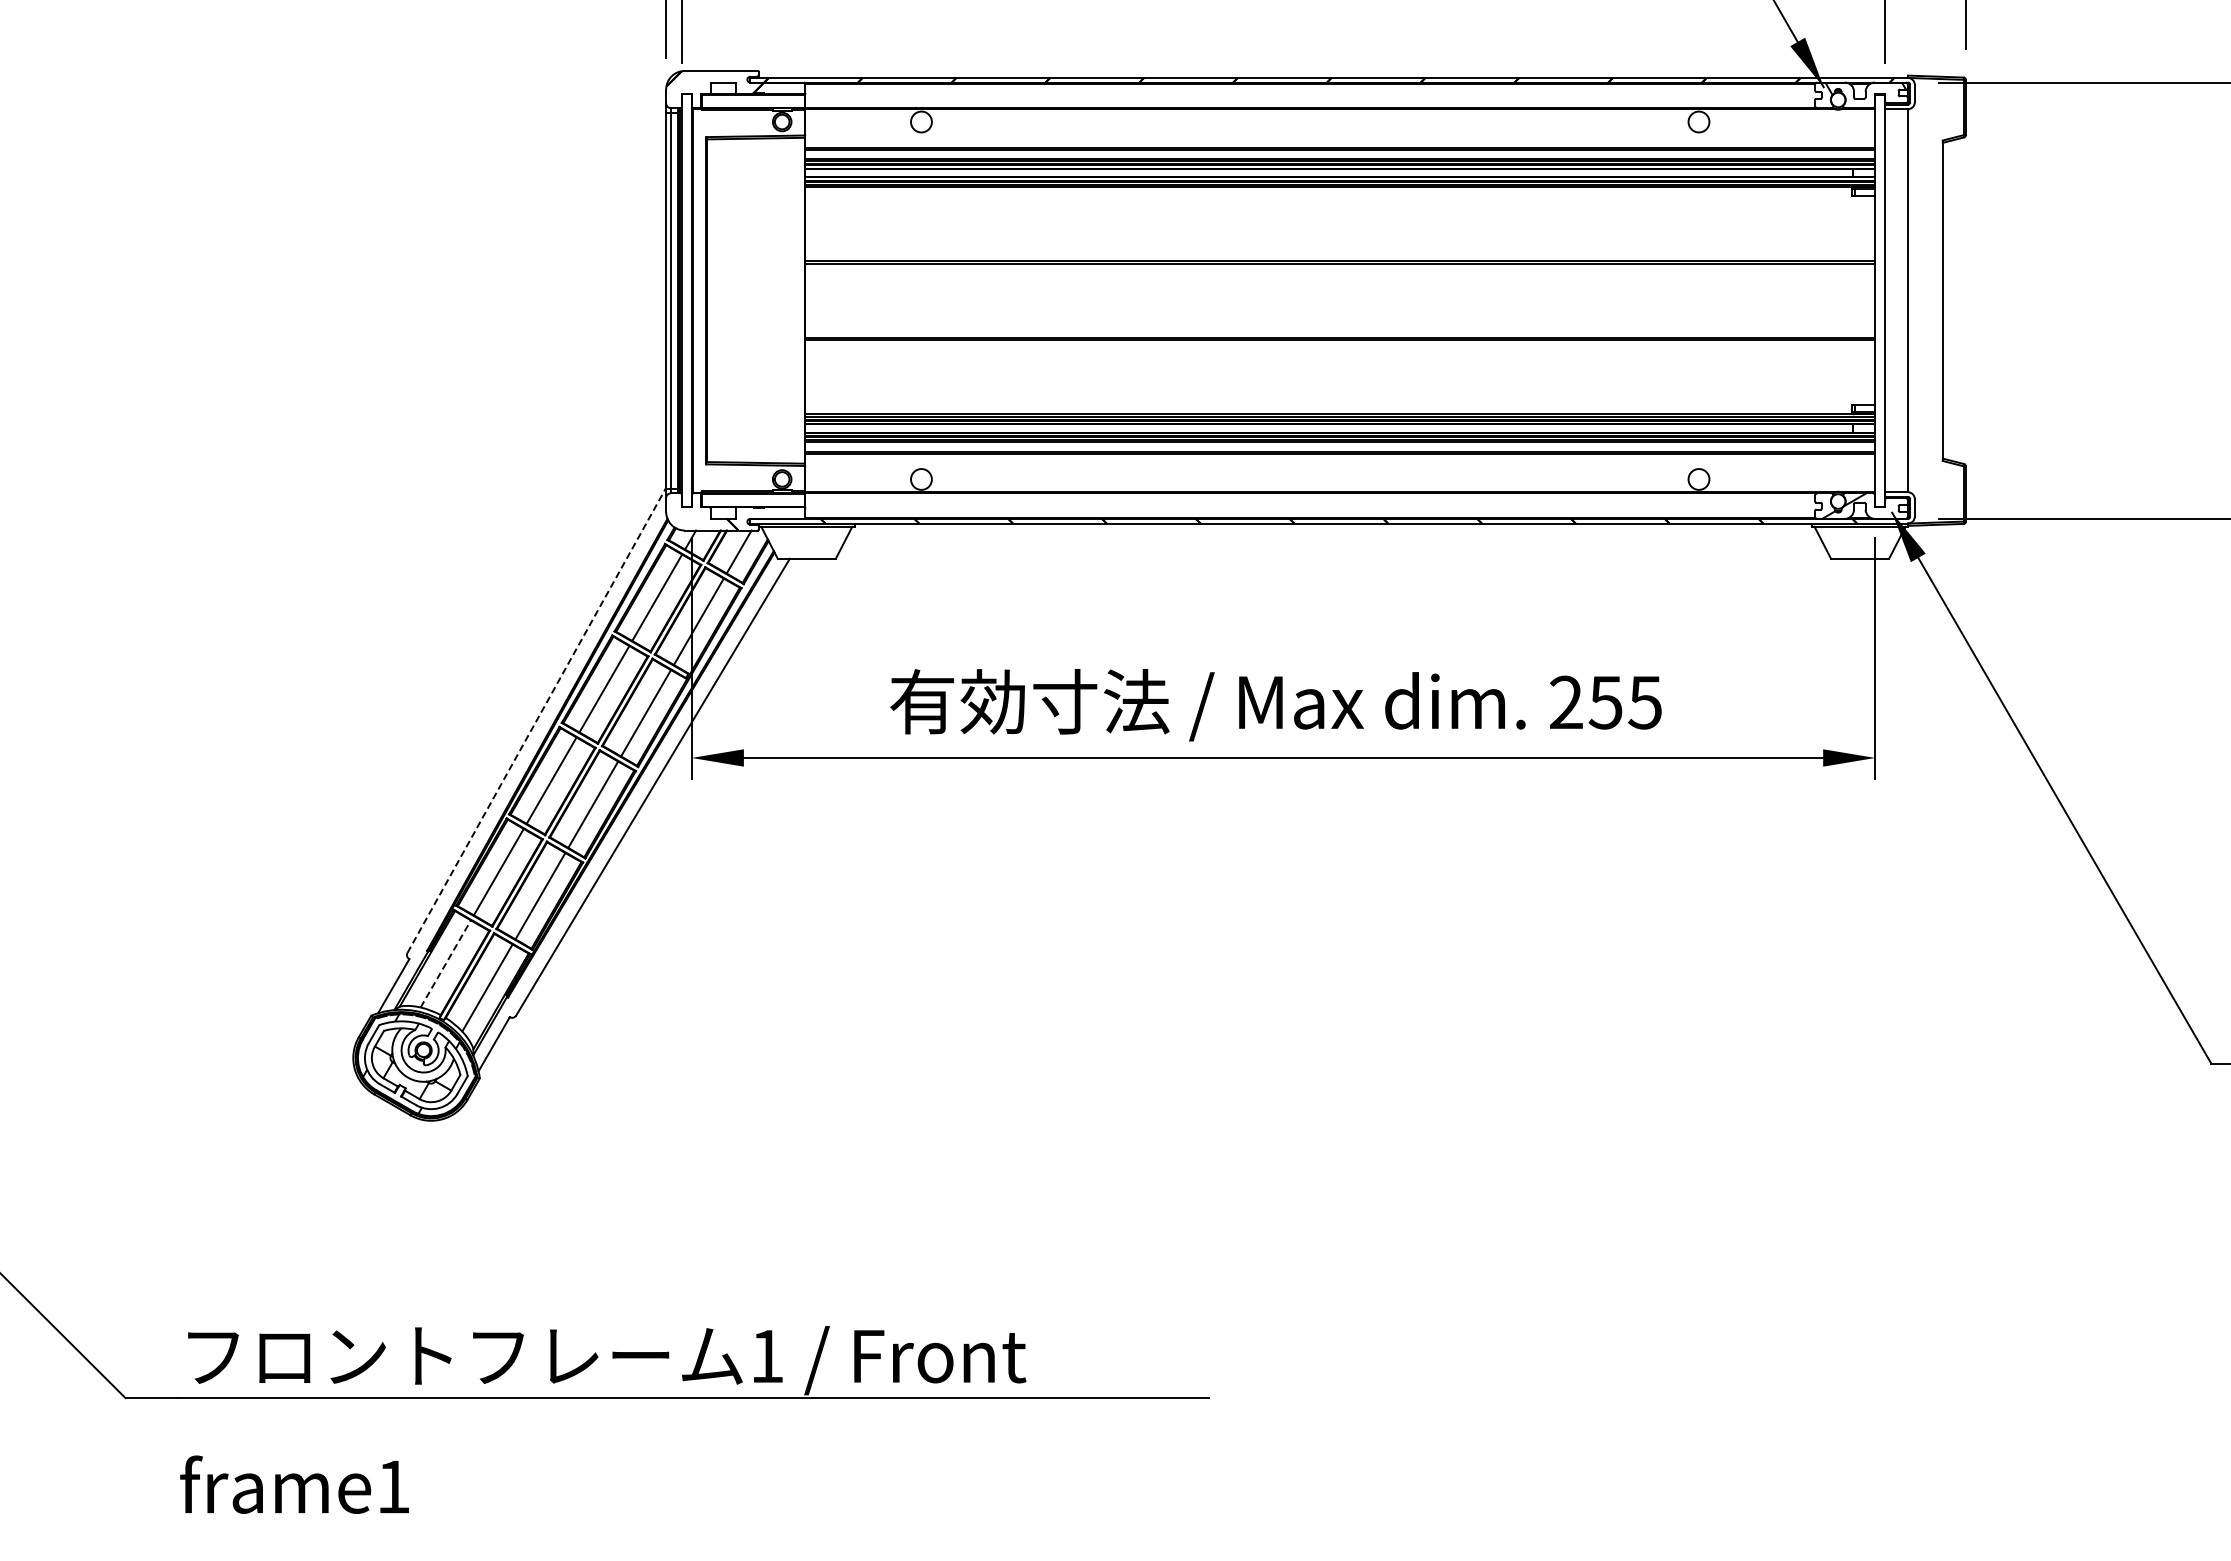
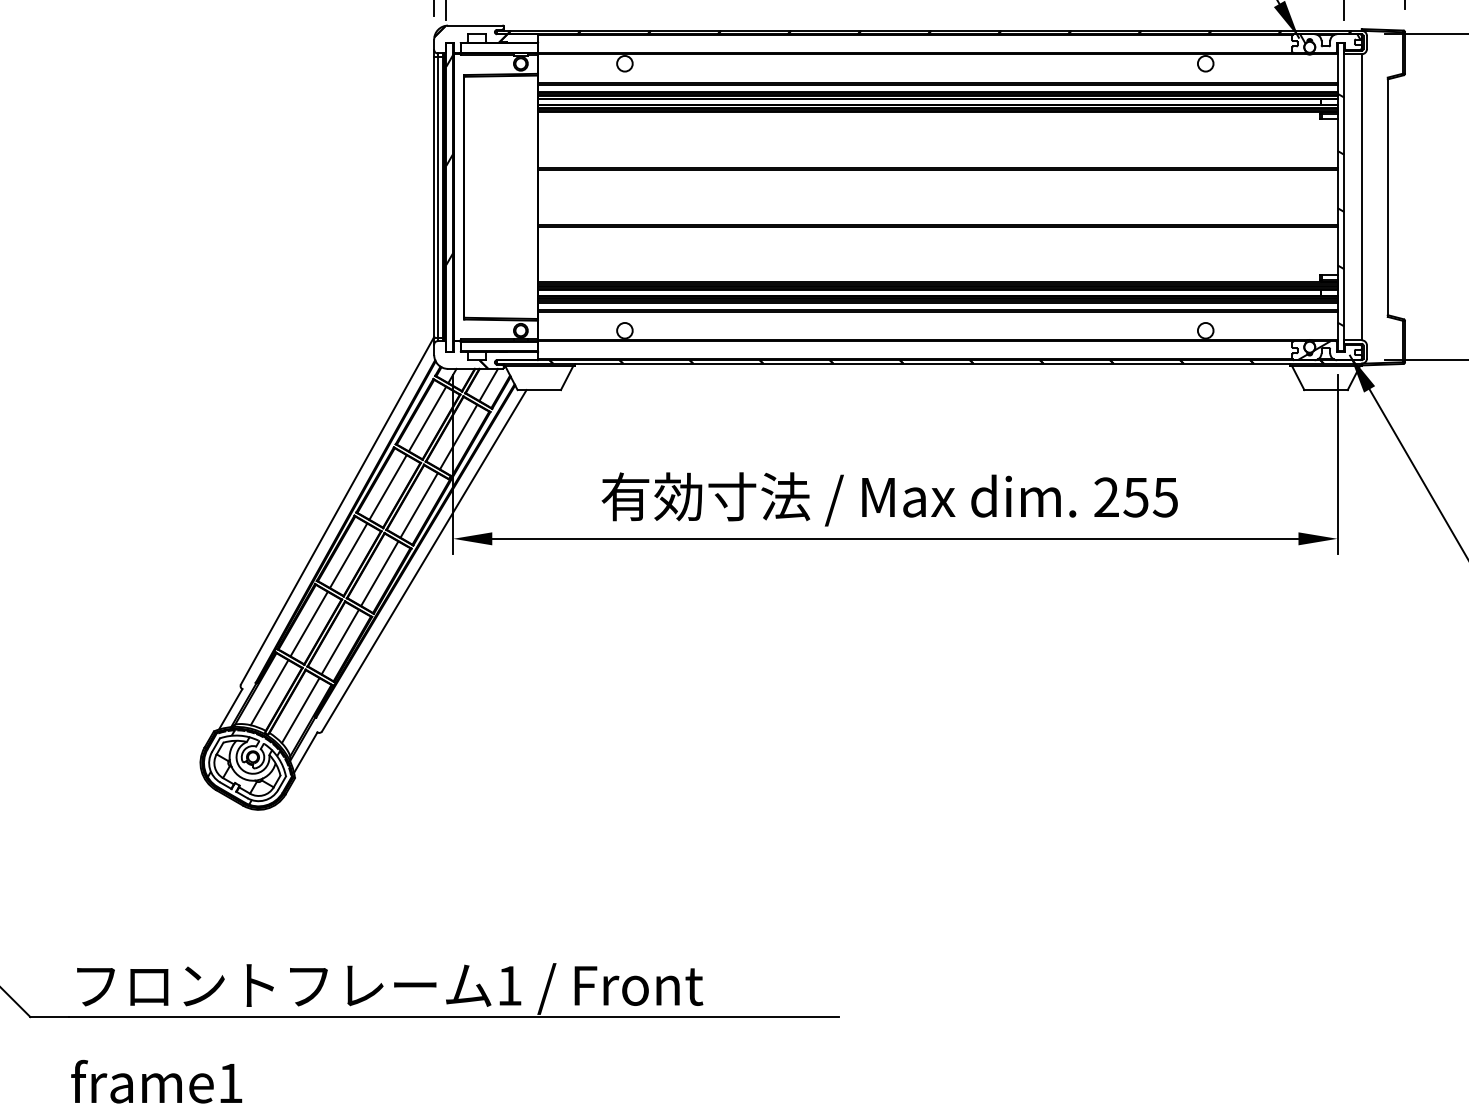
hatch: (686, 250) -> (449, 159), added
hatch: (1879, 317) -> (1340, 209), added
line: (537, 719) -> (338, 510), dashed -> solid
line: (446, 963) -> (270, 692), dashed -> solid

